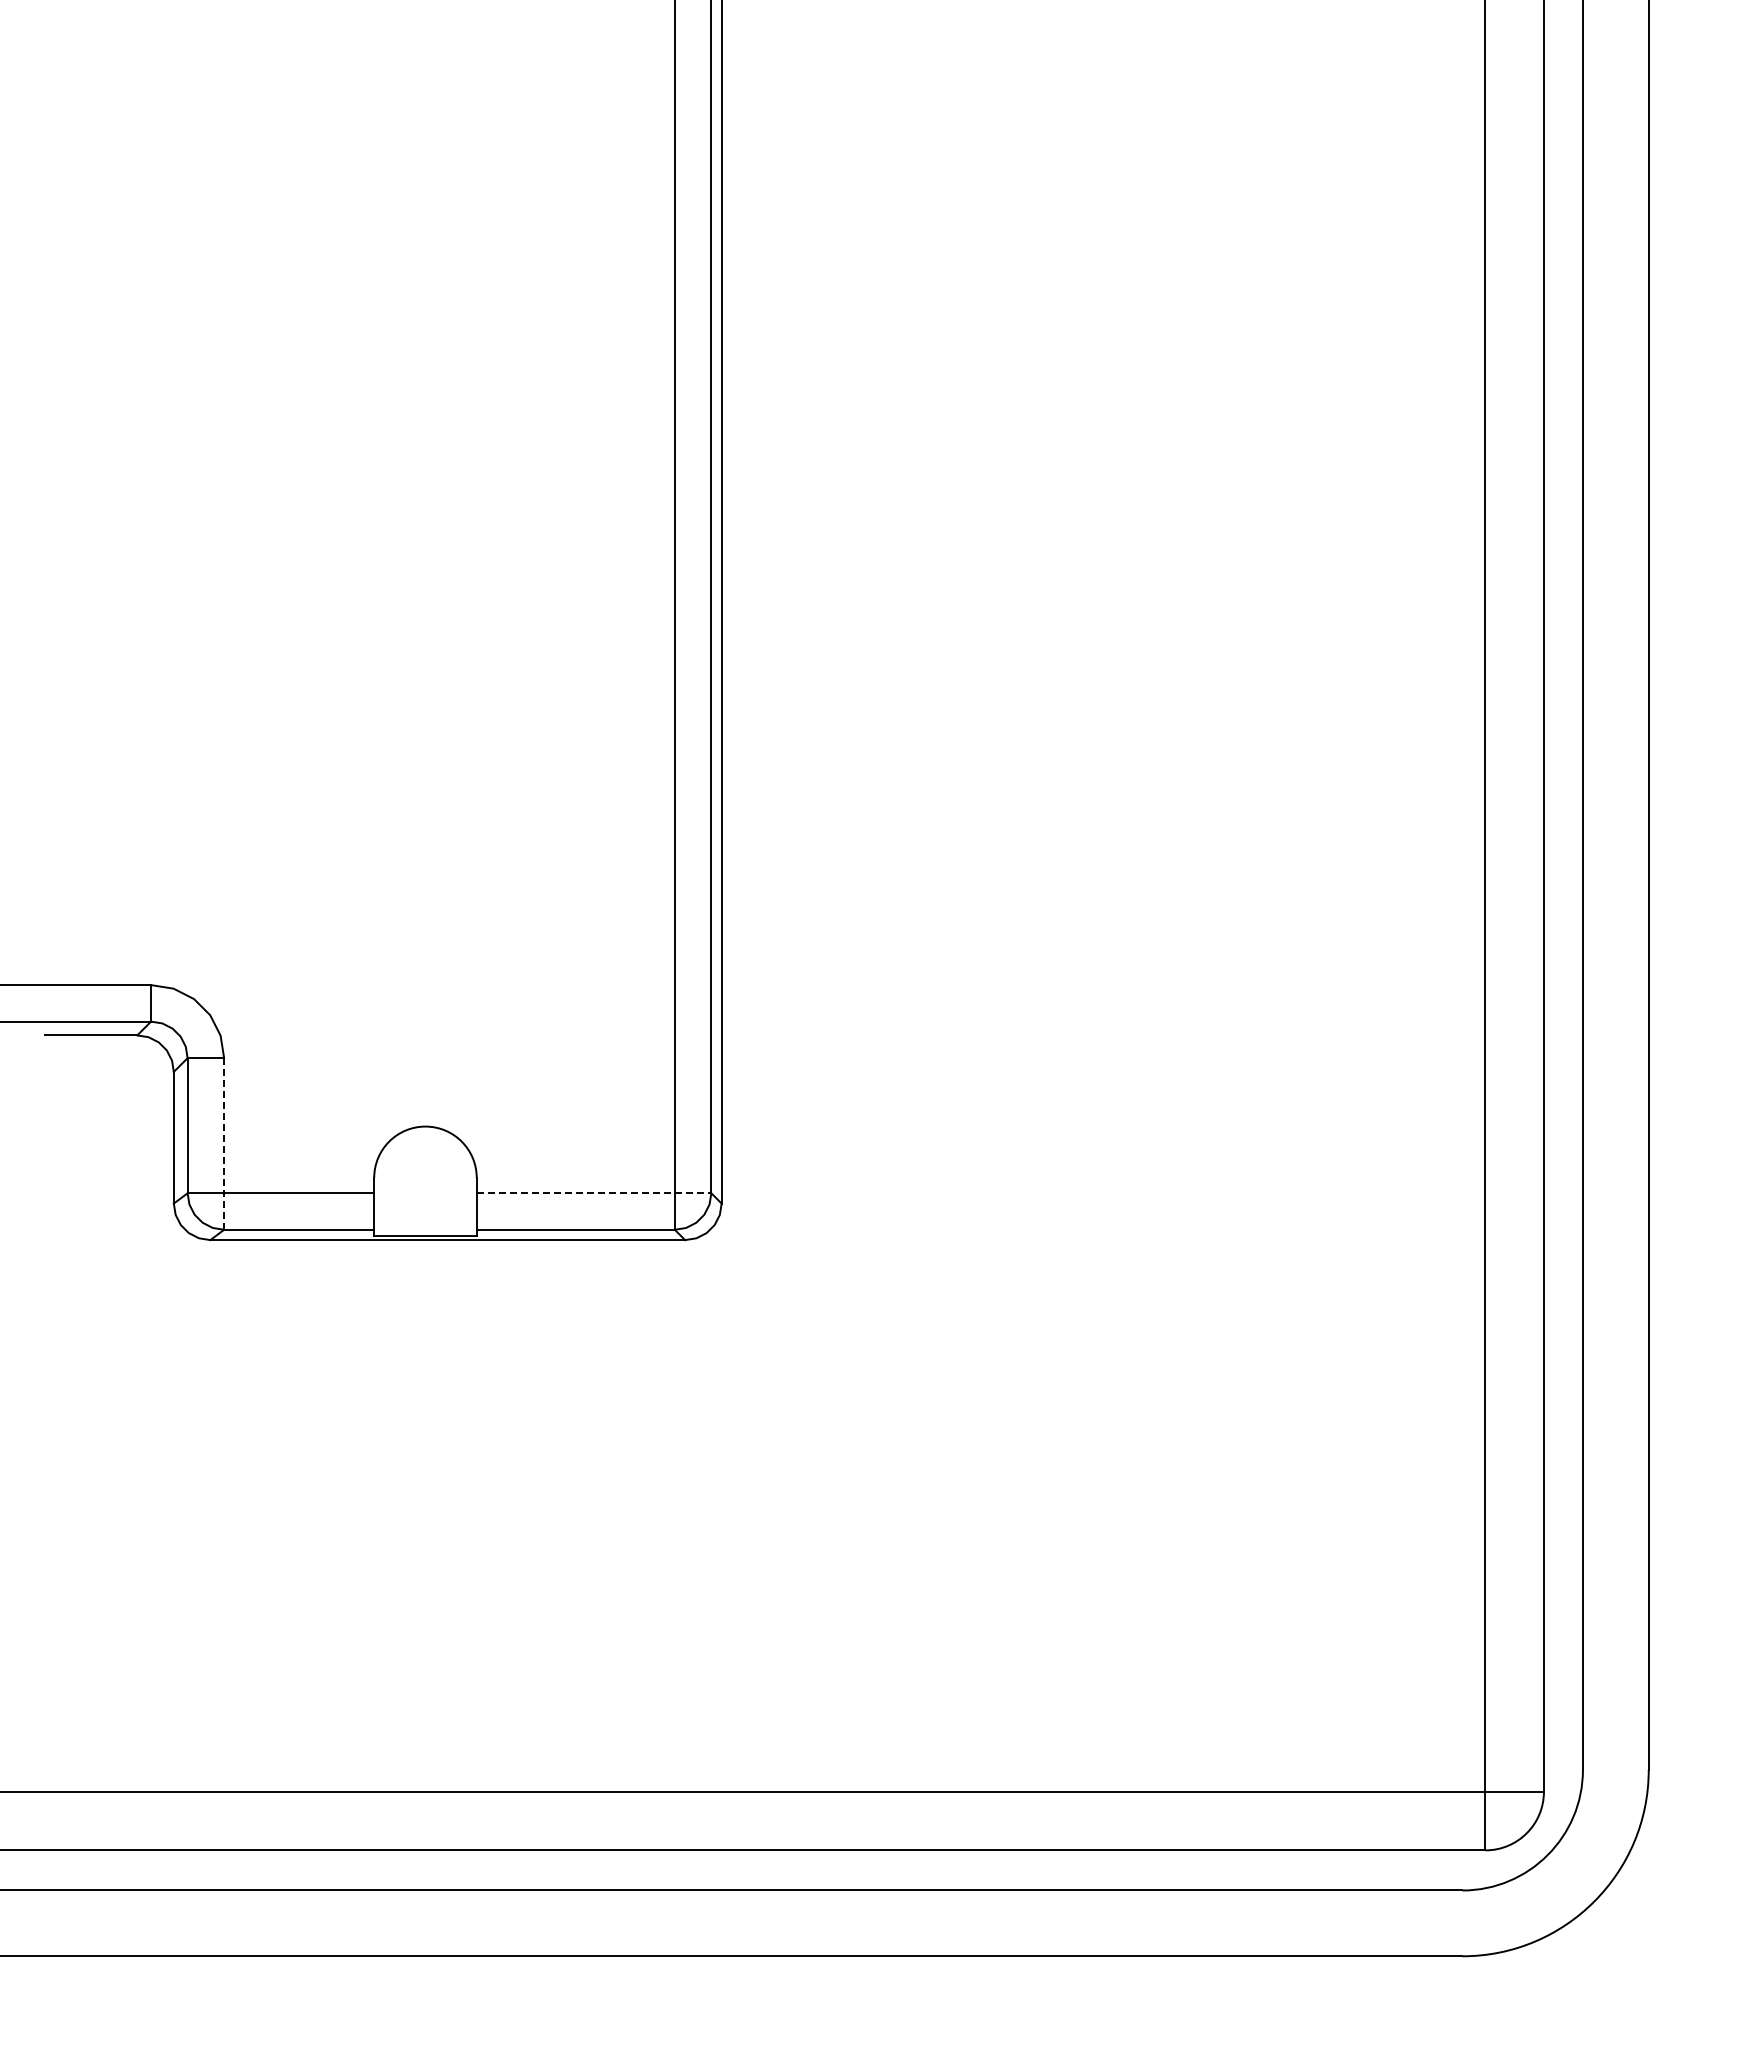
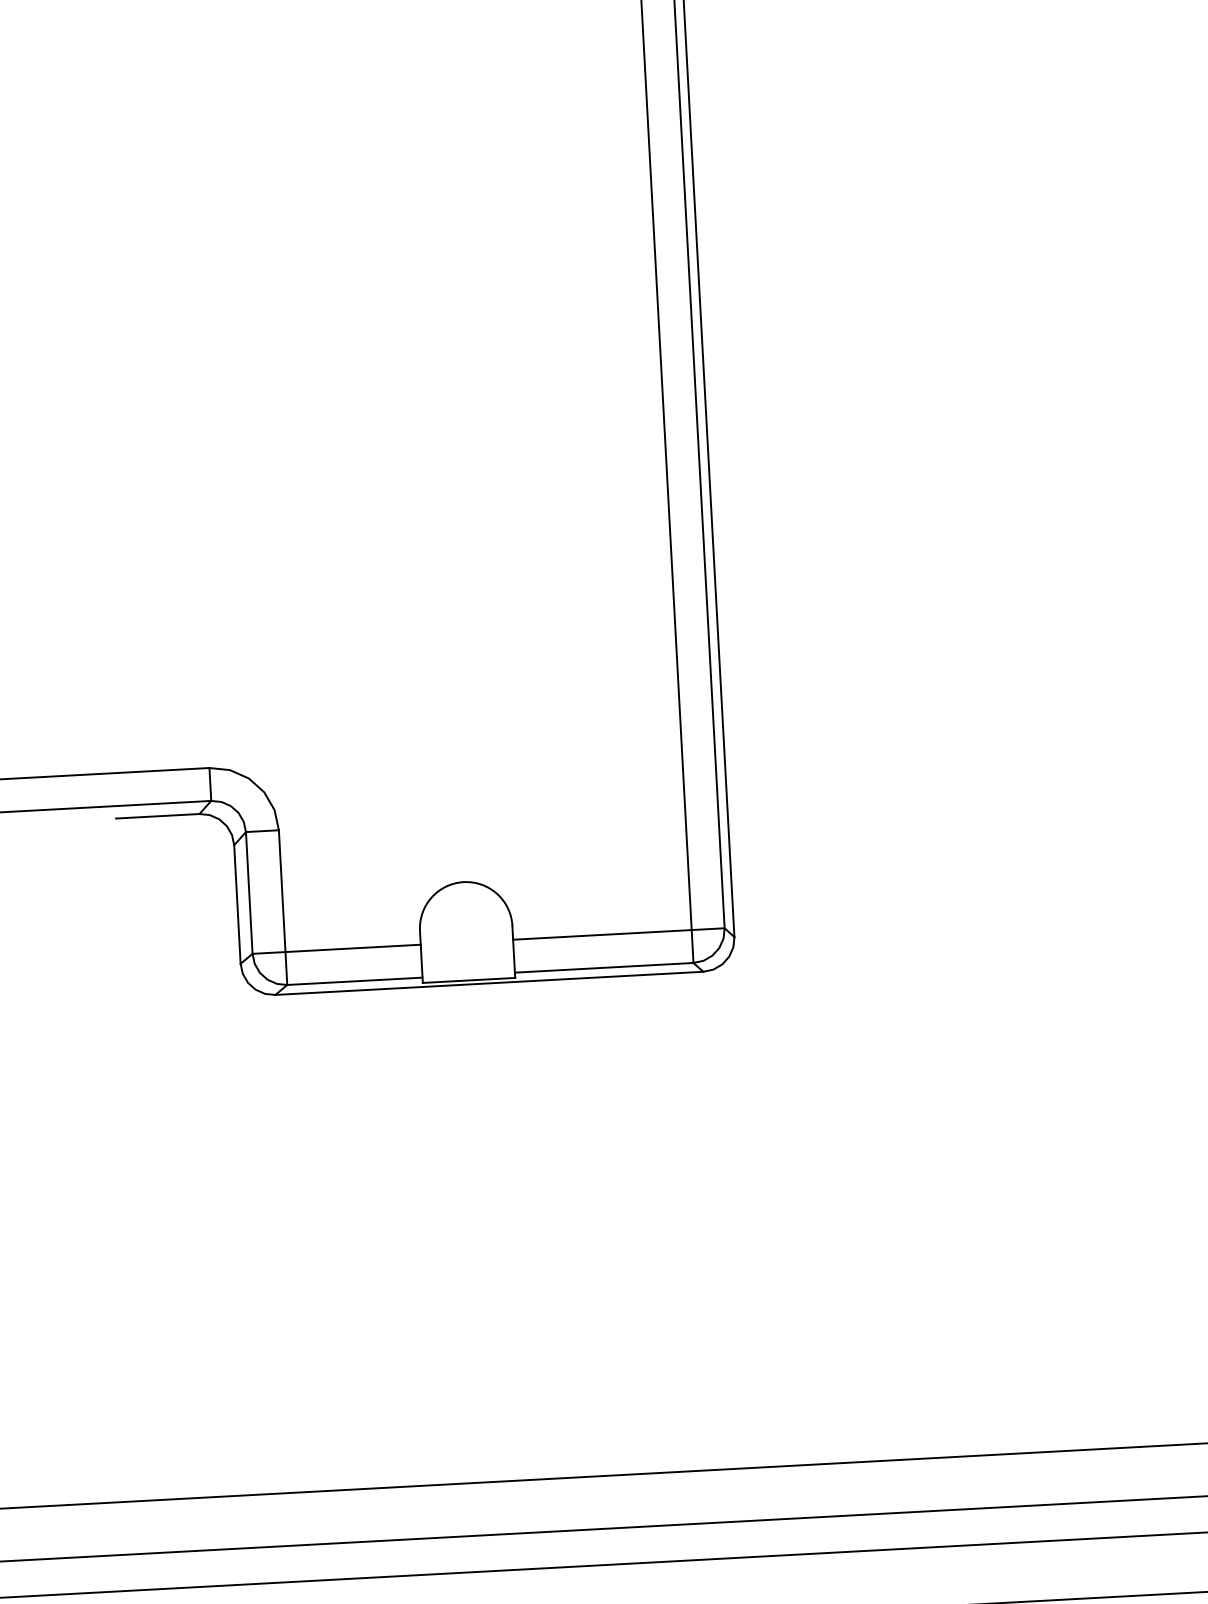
line: (224, 1143) -> (283, 907), dashed -> solid
line: (594, 1193) -> (619, 934), dashed -> solid

